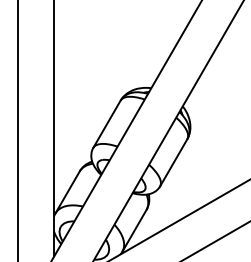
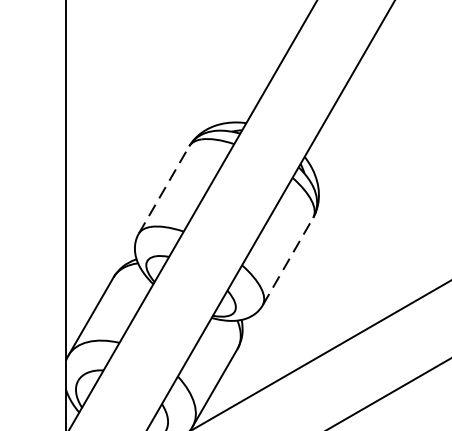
line: (107, 123) -> (164, 188), solid -> dashed
line: (174, 162) -> (289, 261), solid -> dashed

